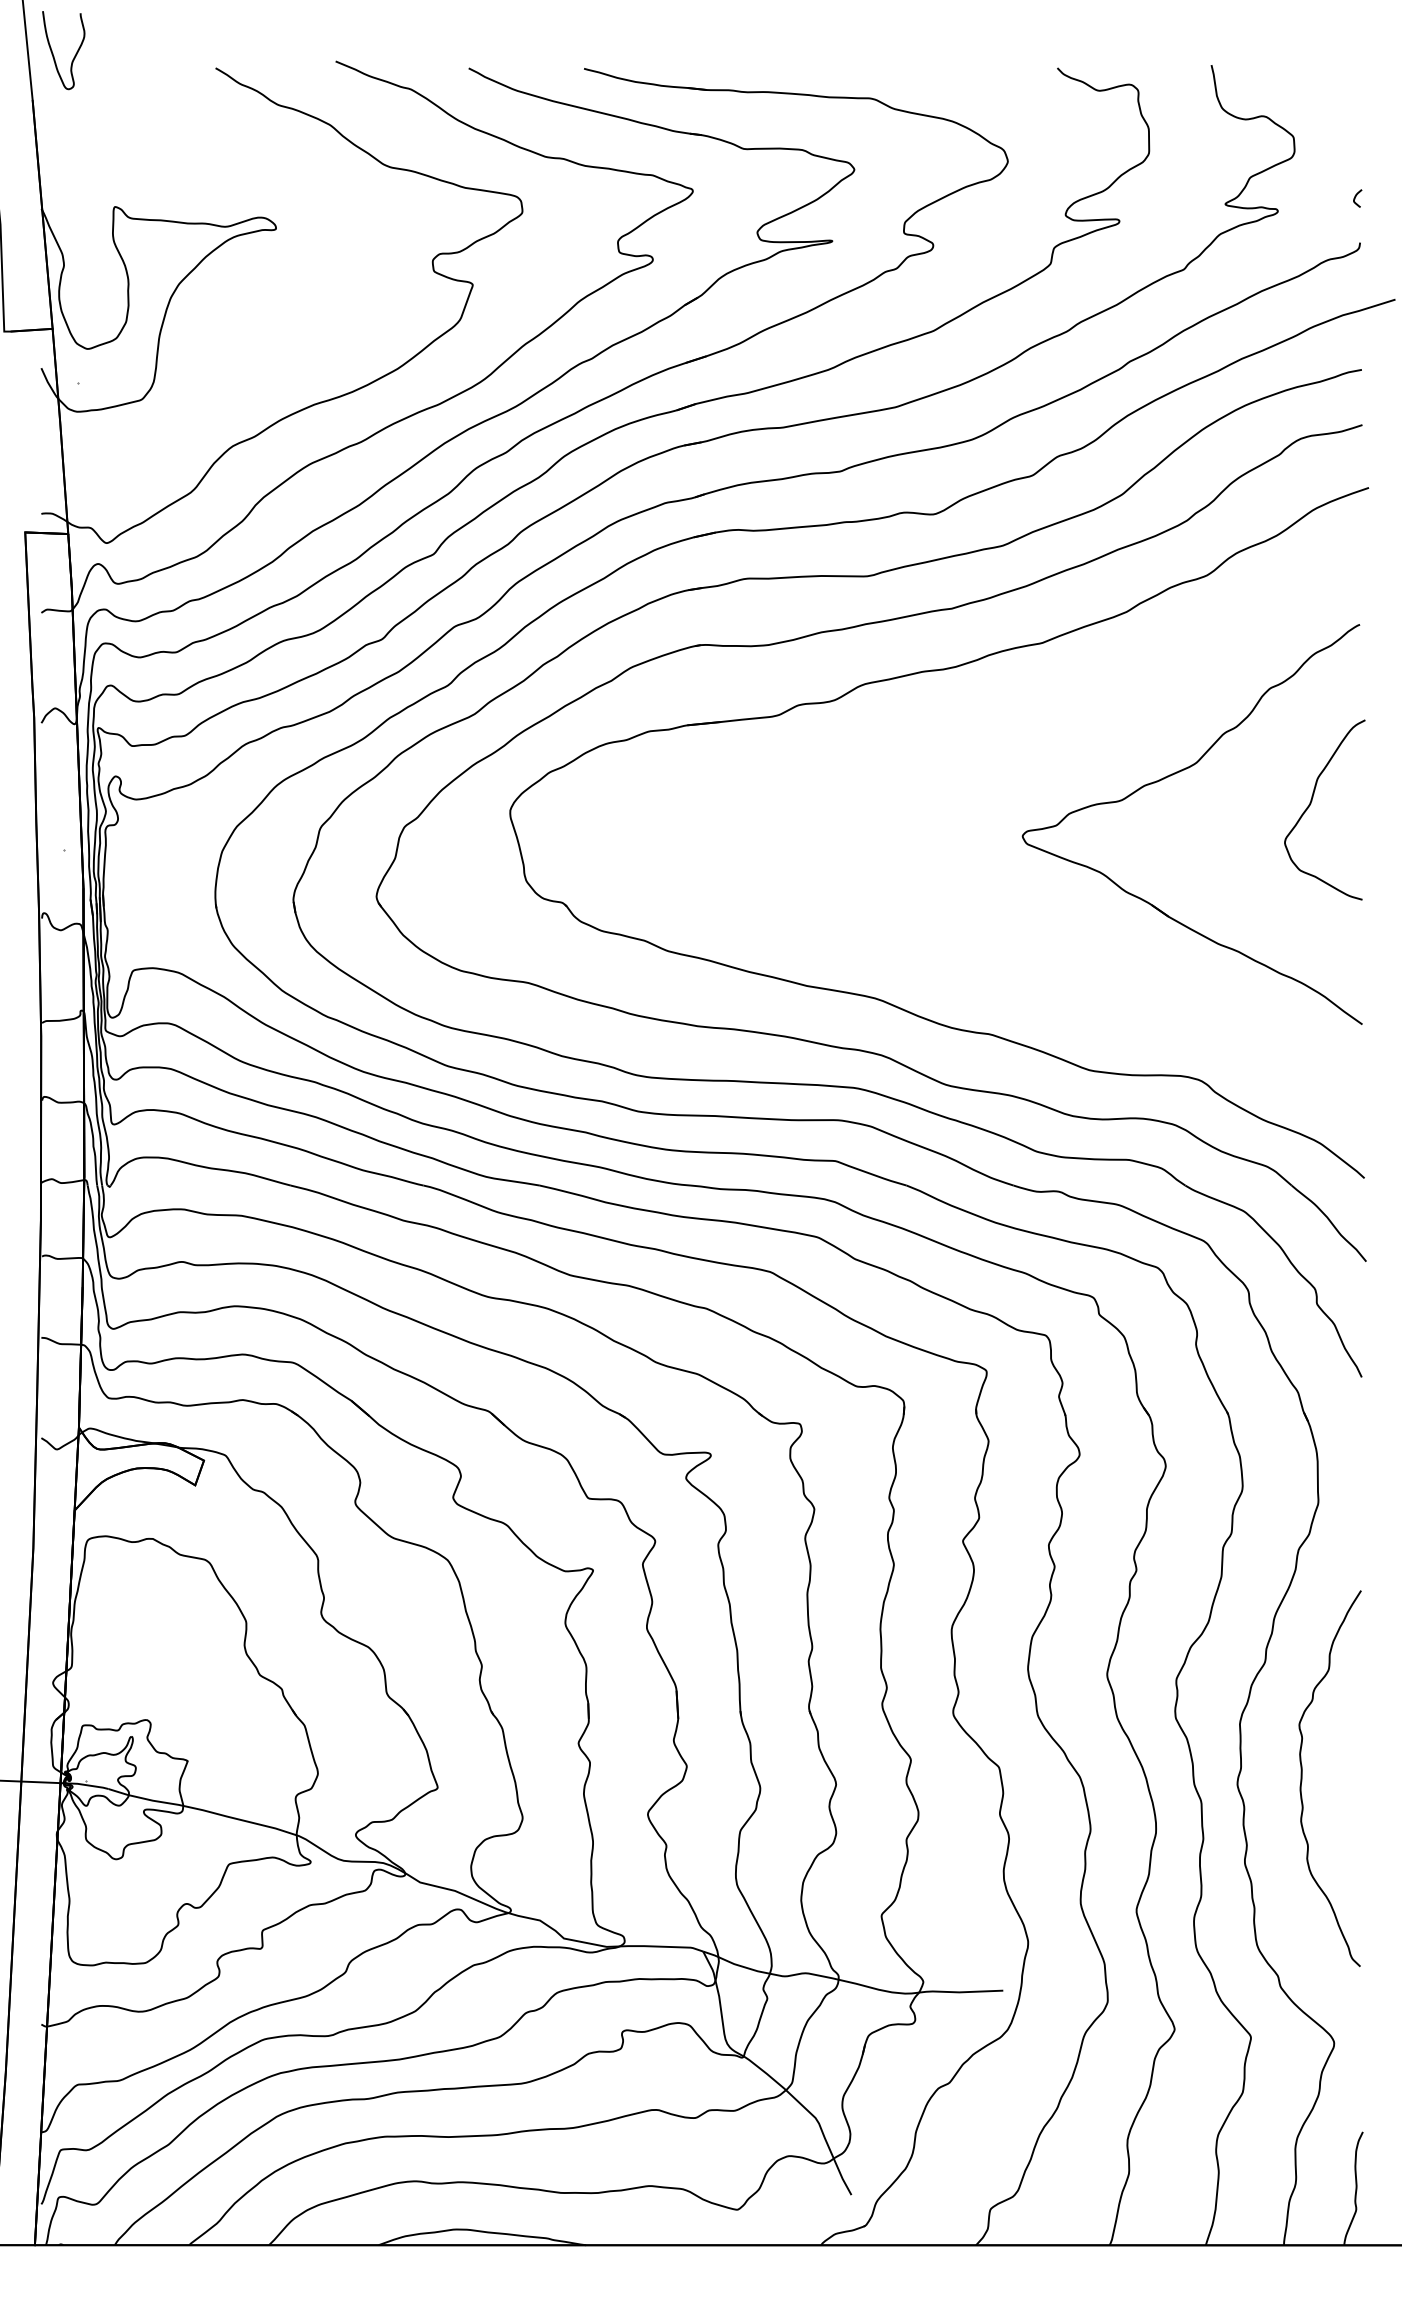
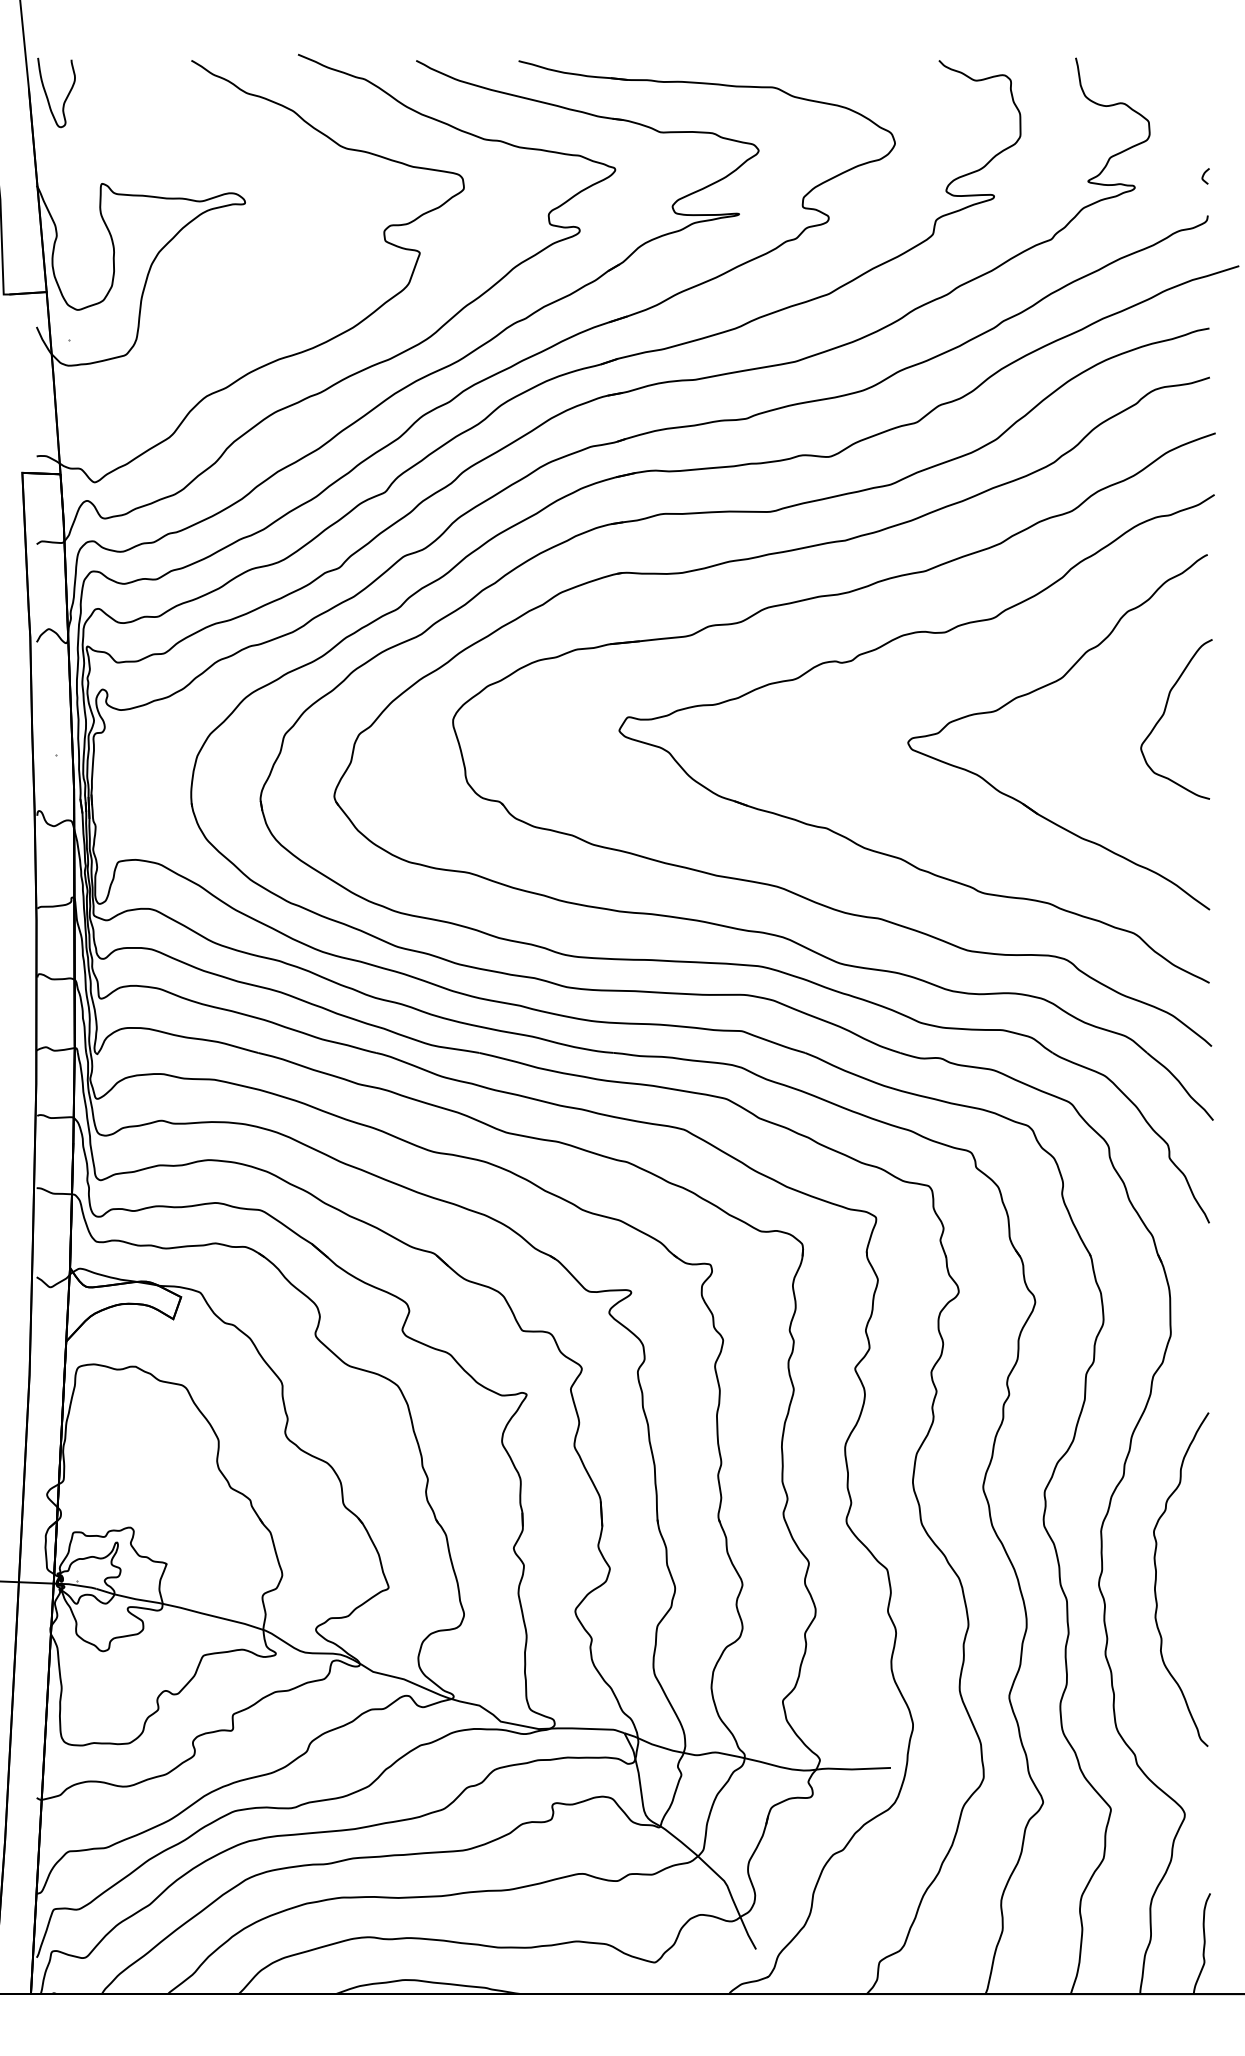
curve: (53, 53) -> (47, 95), moved
part: (988, 731) -> (877, 649), added

